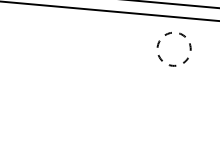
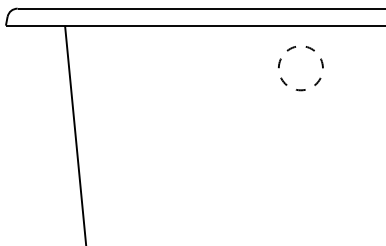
part: (159, 45) -> (280, 64), moved

